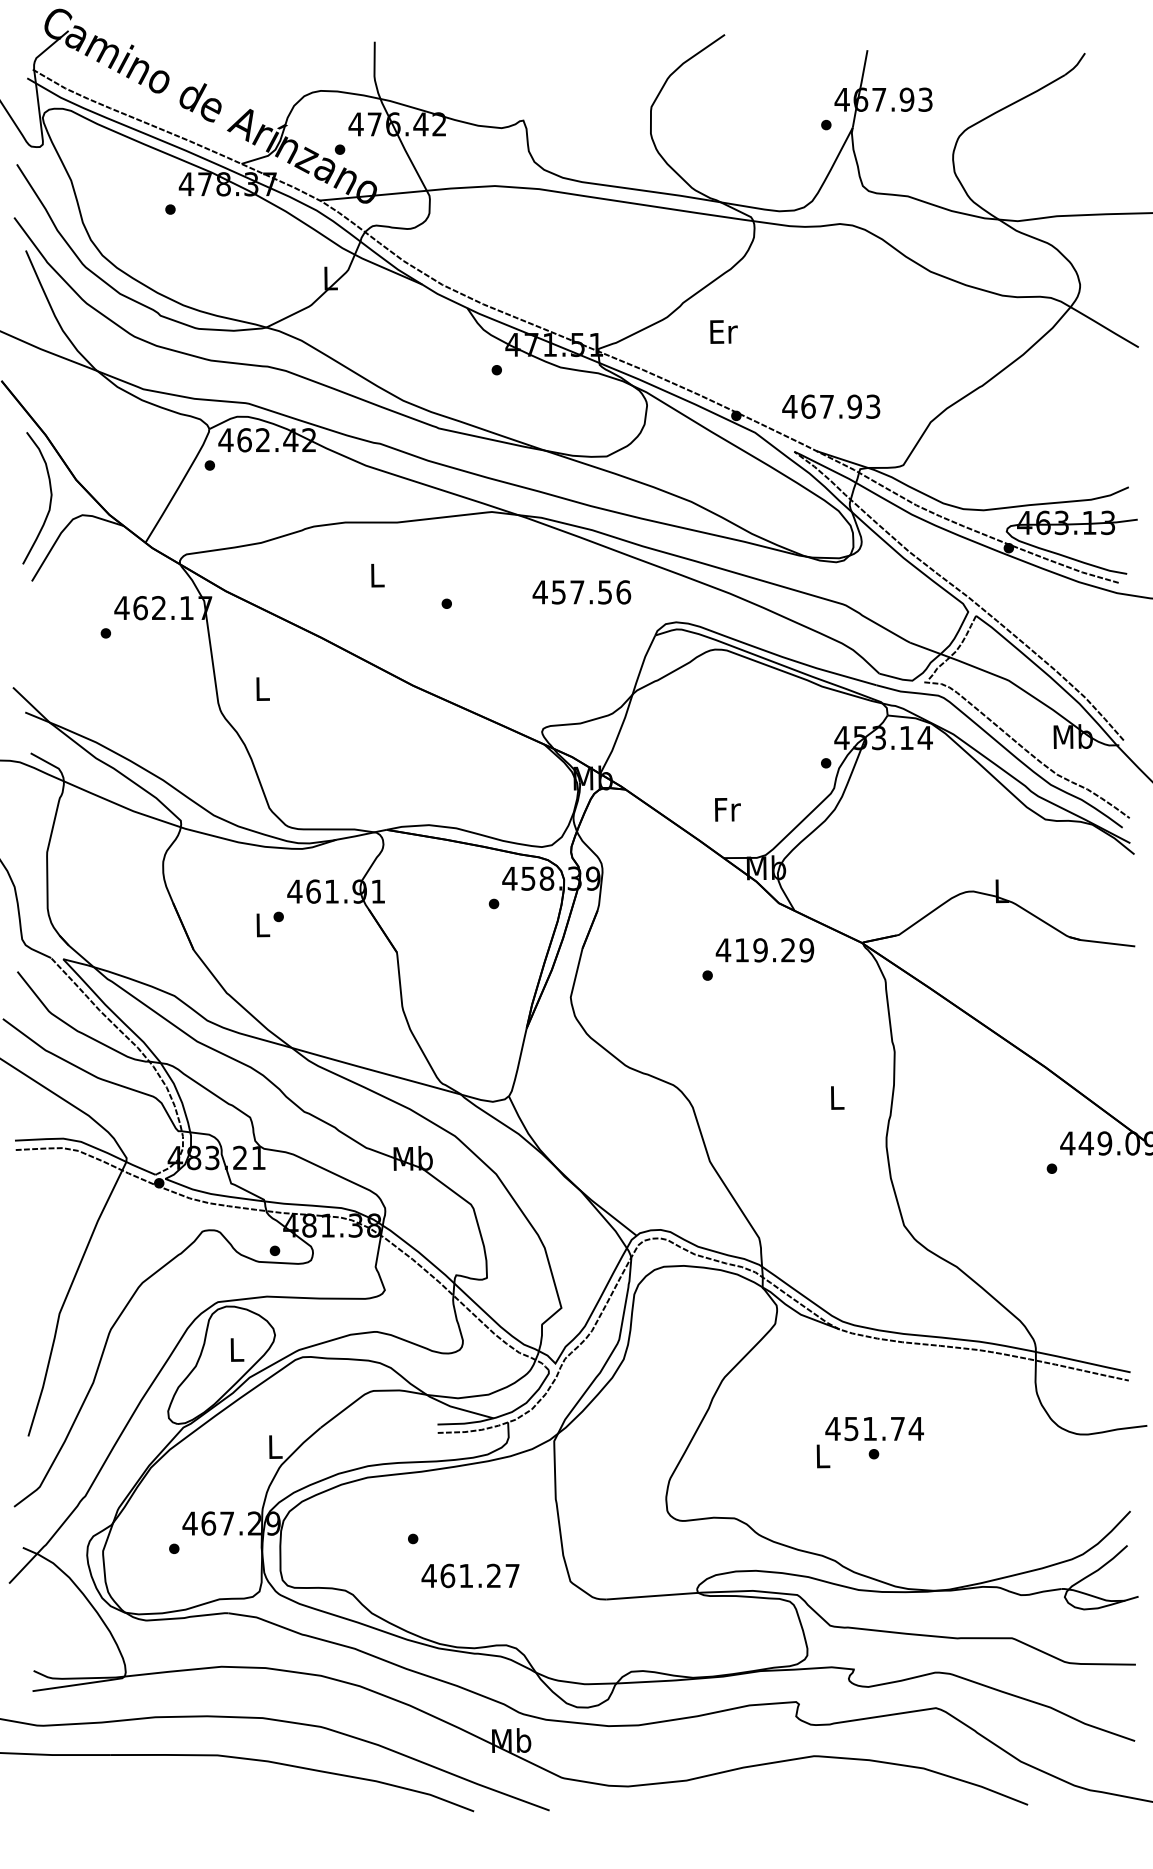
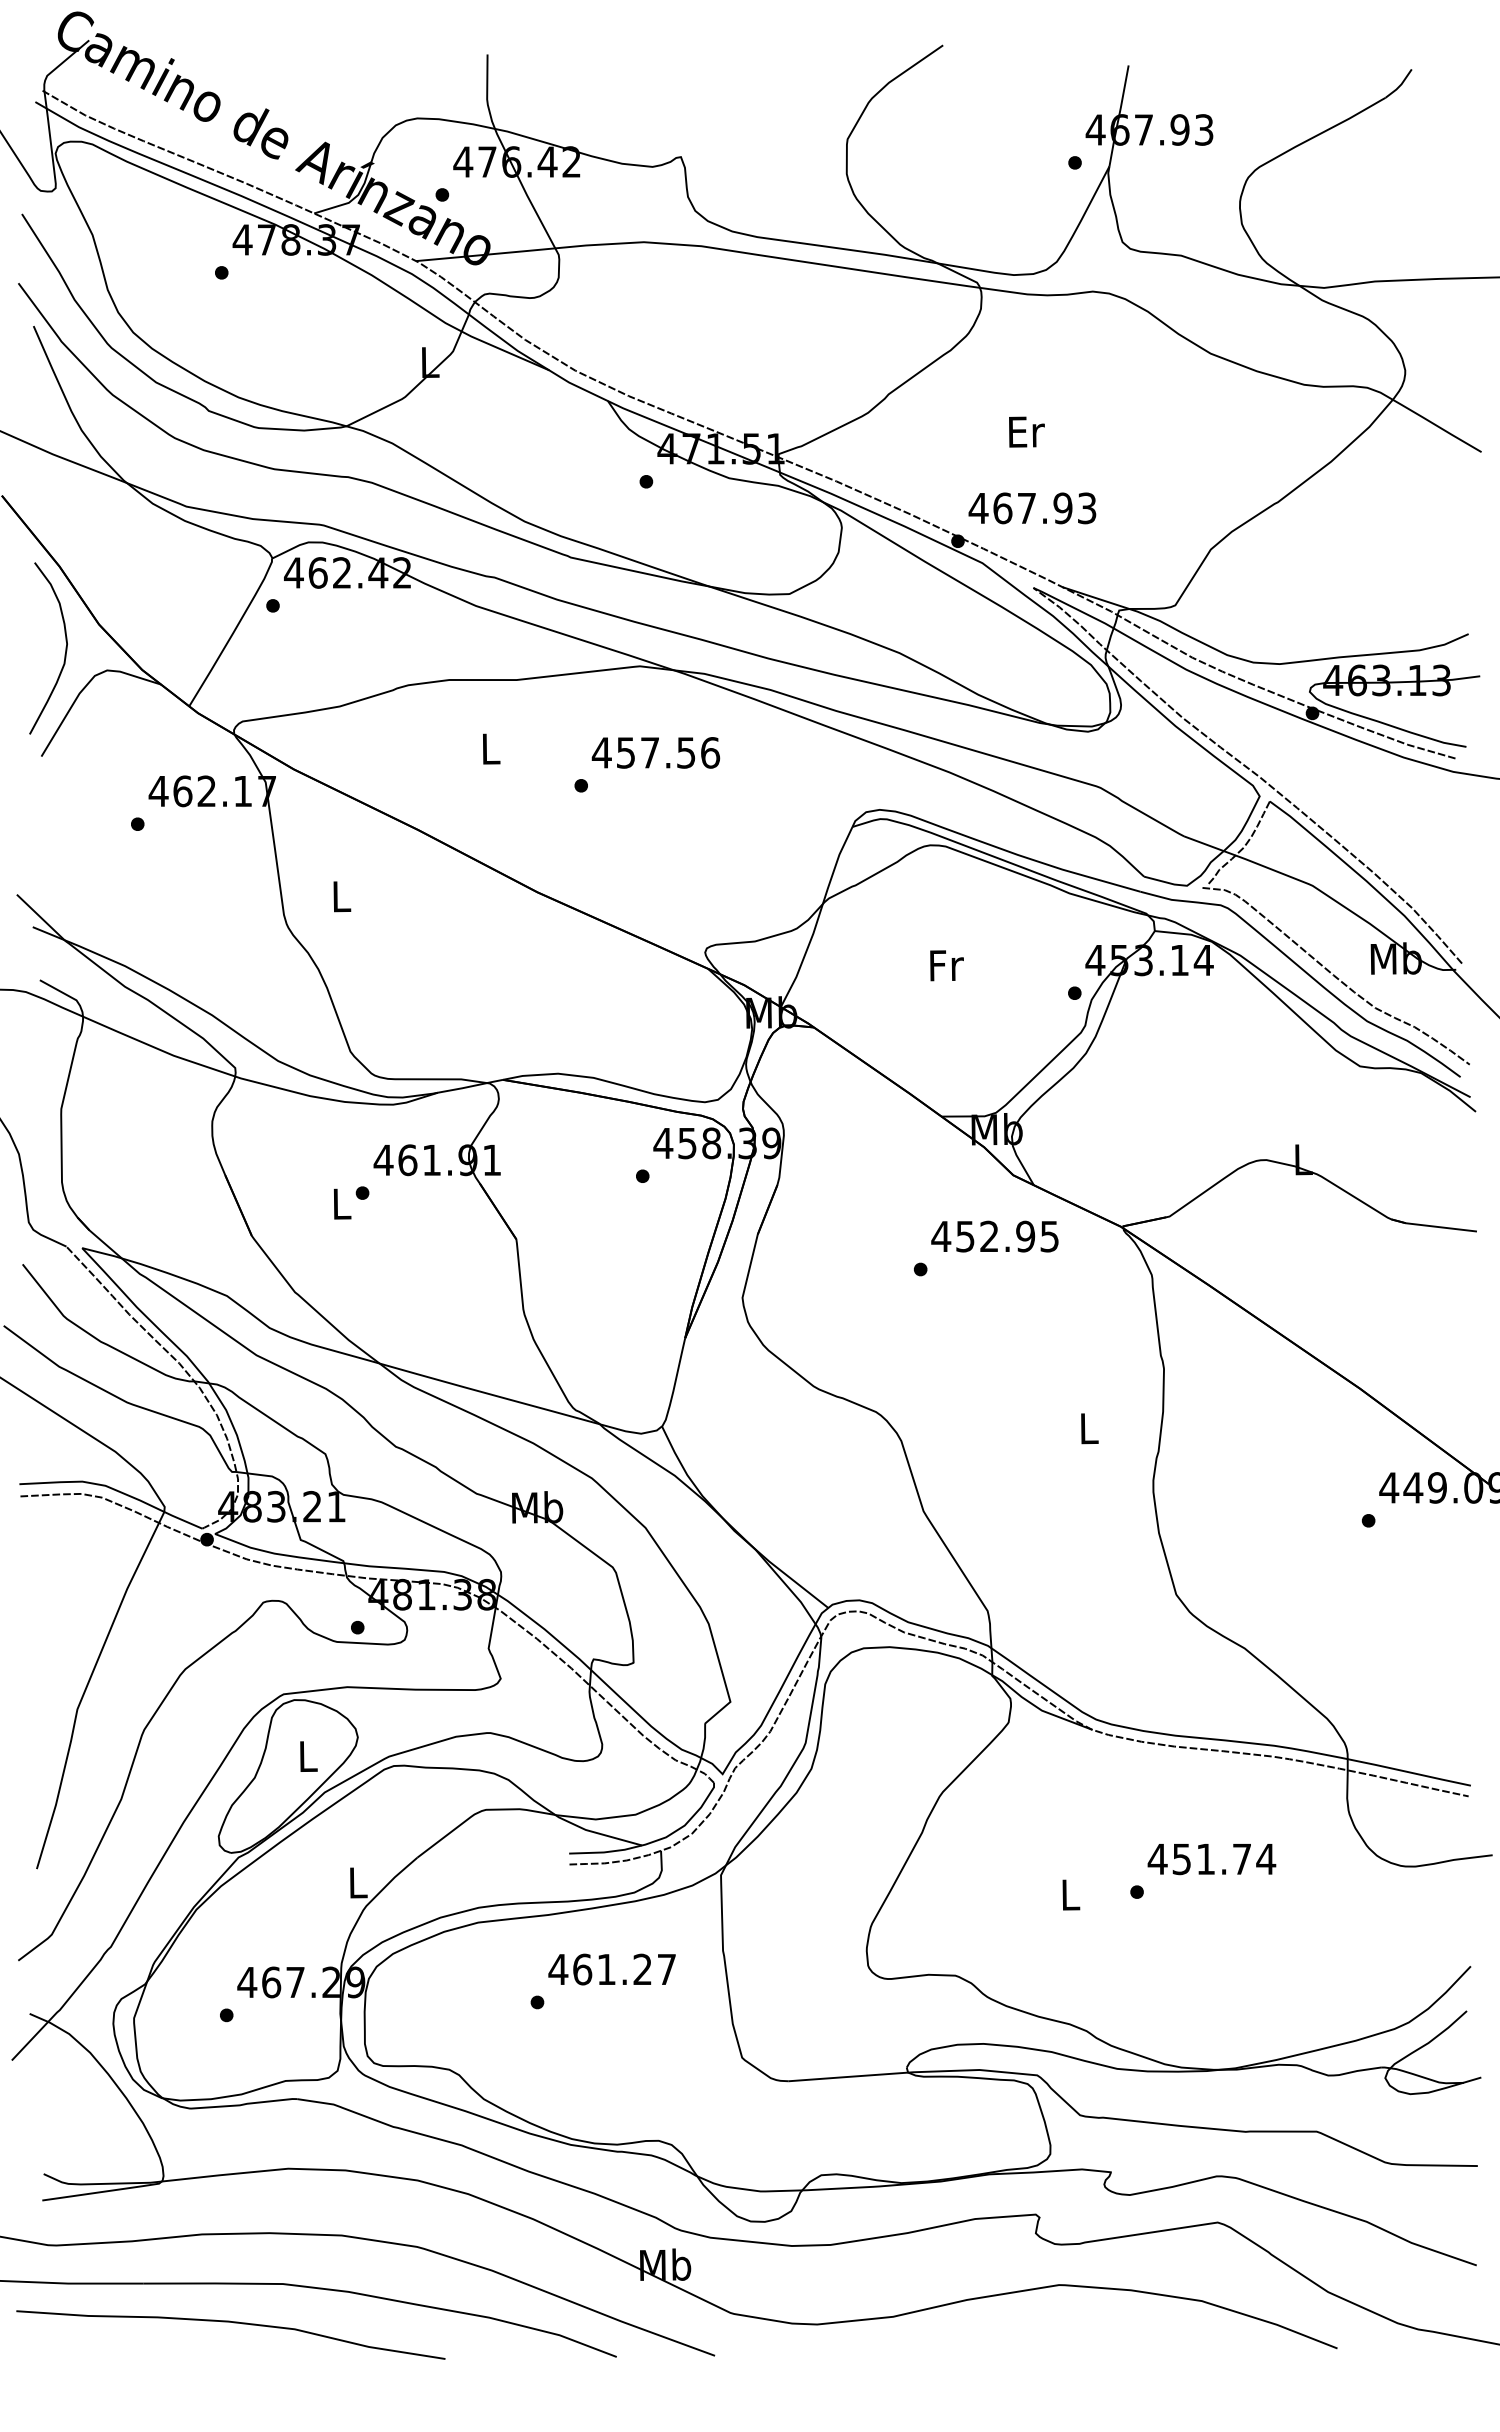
text: (723, 331) -> (1026, 431), moved
text: (831, 406) -> (1032, 508), moved
text: (581, 592) -> (655, 752), moved
text: (727, 809) -> (946, 965), moved
text: (774, 950) -> (1007, 1236), 419.29 -> 452.95
text: (874, 1429) -> (1211, 1859), moved
text: (470, 1575) -> (611, 1969), moved
curve: (179, 1785) -> (233, 2323), added

